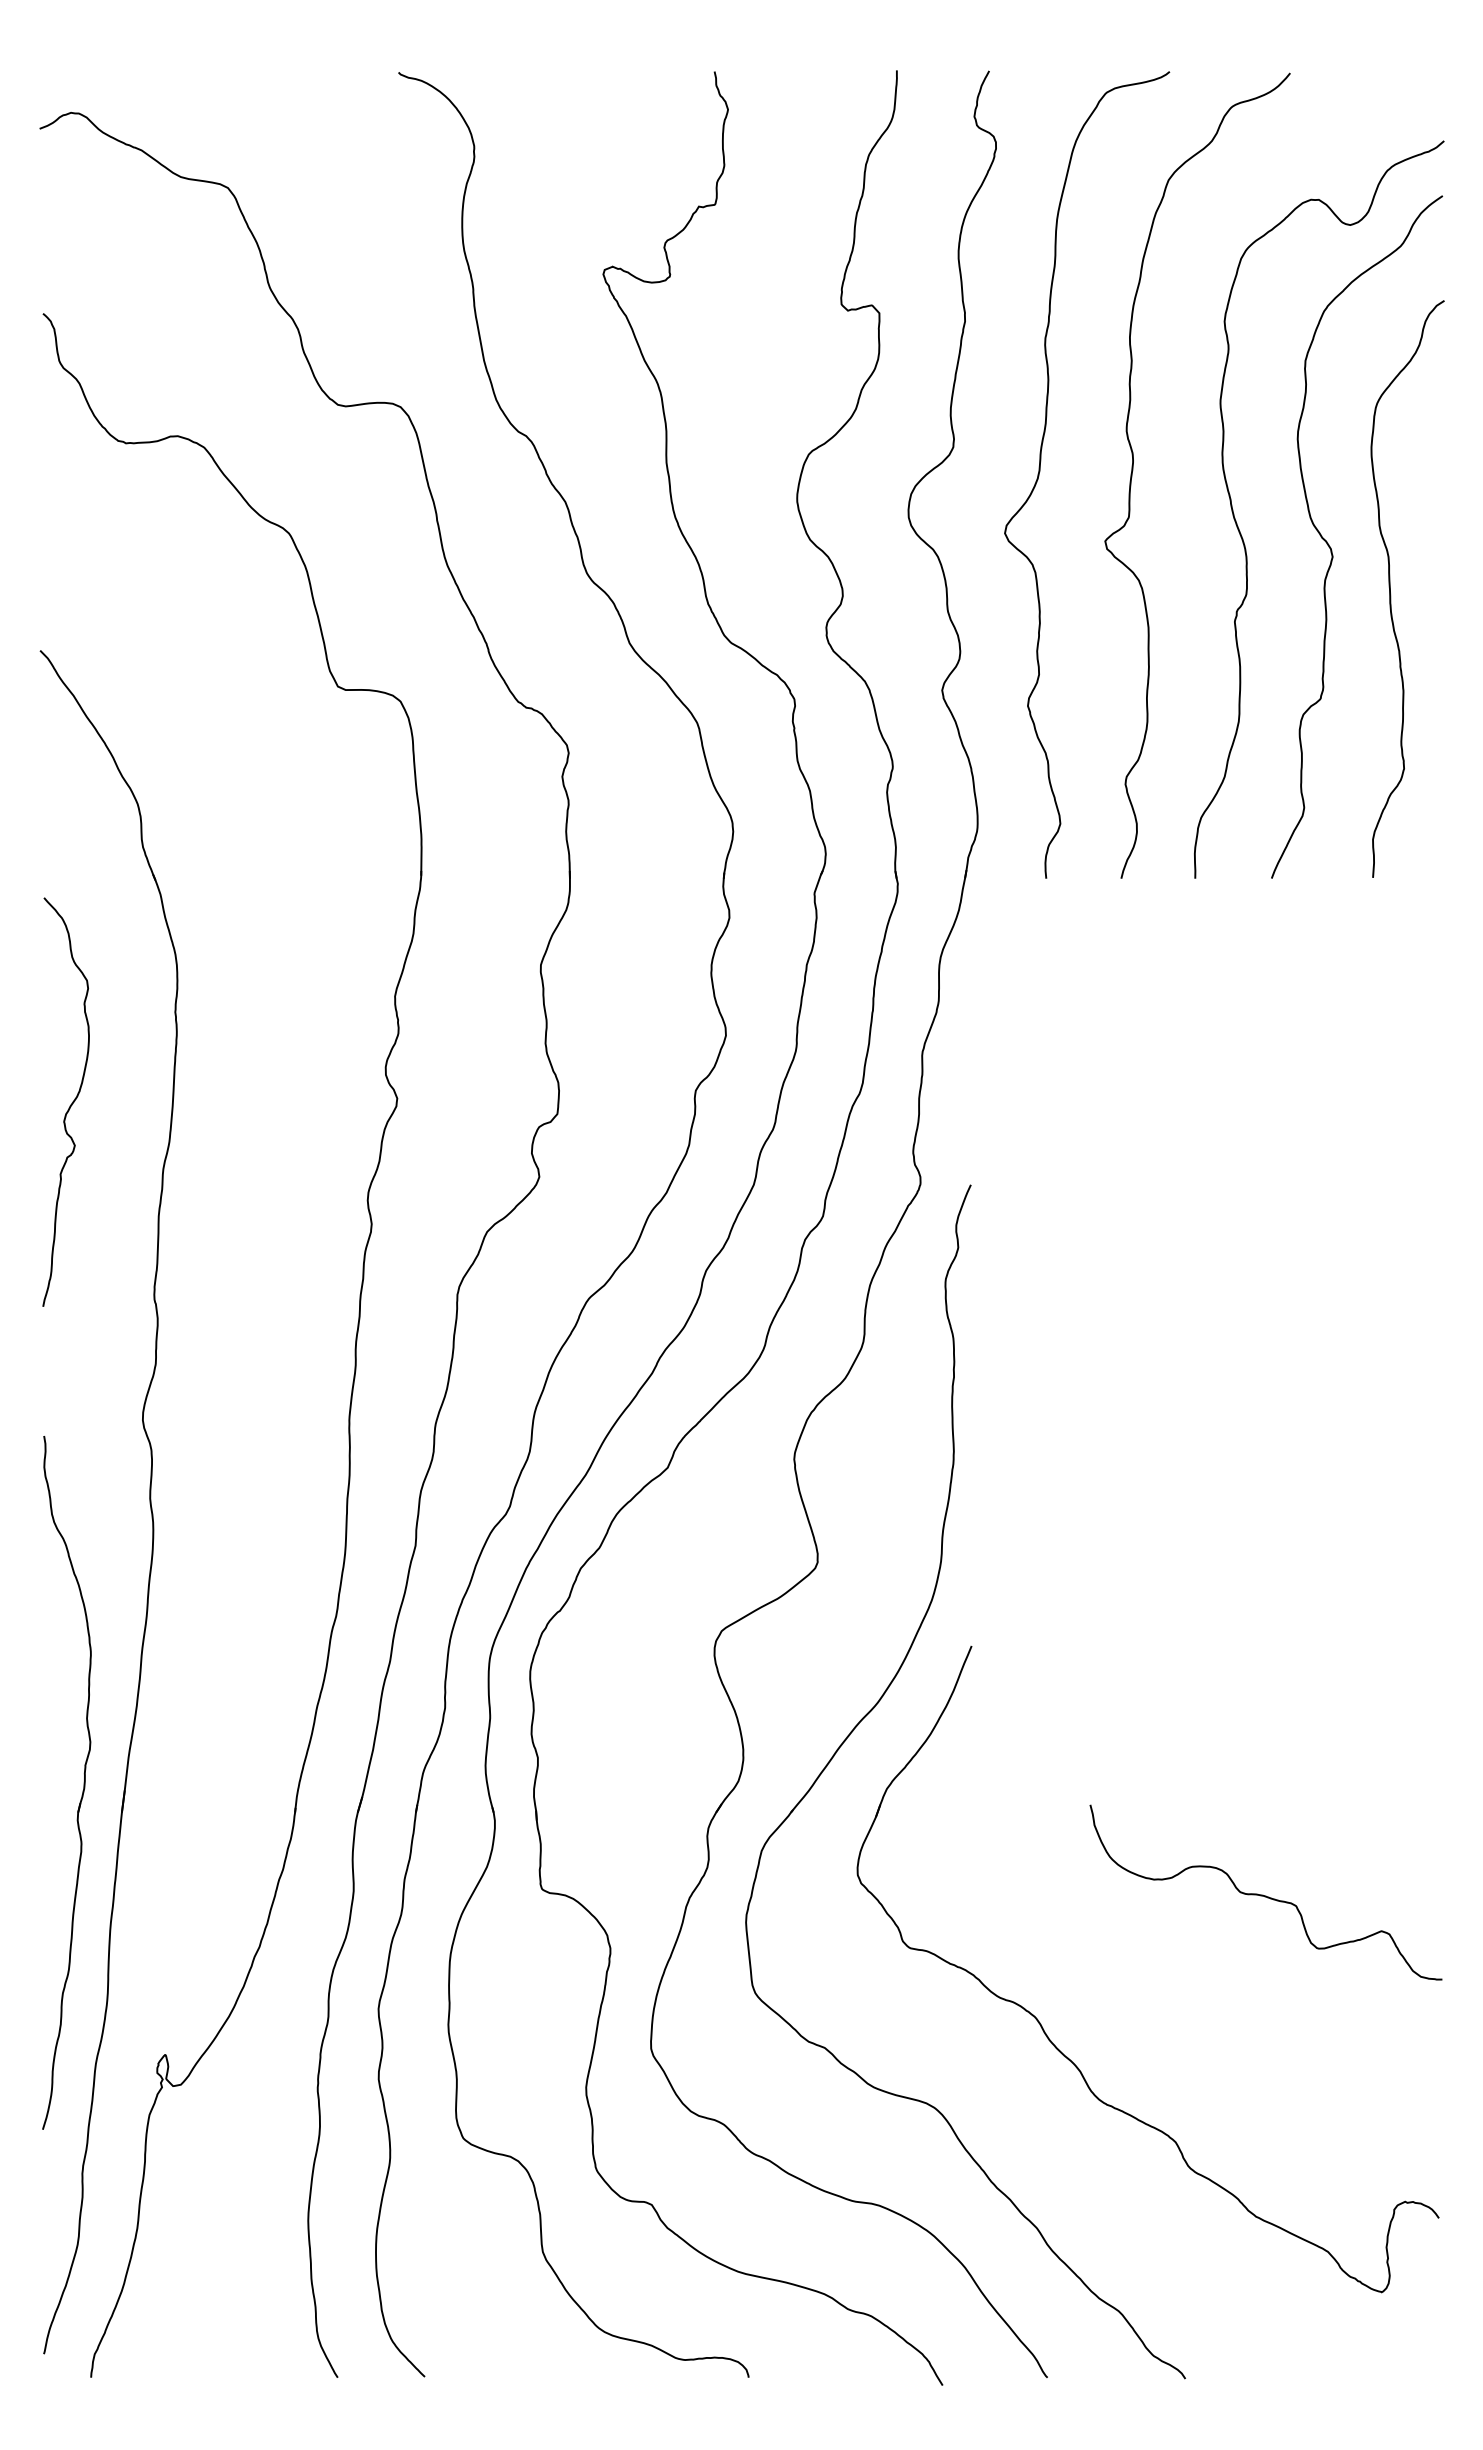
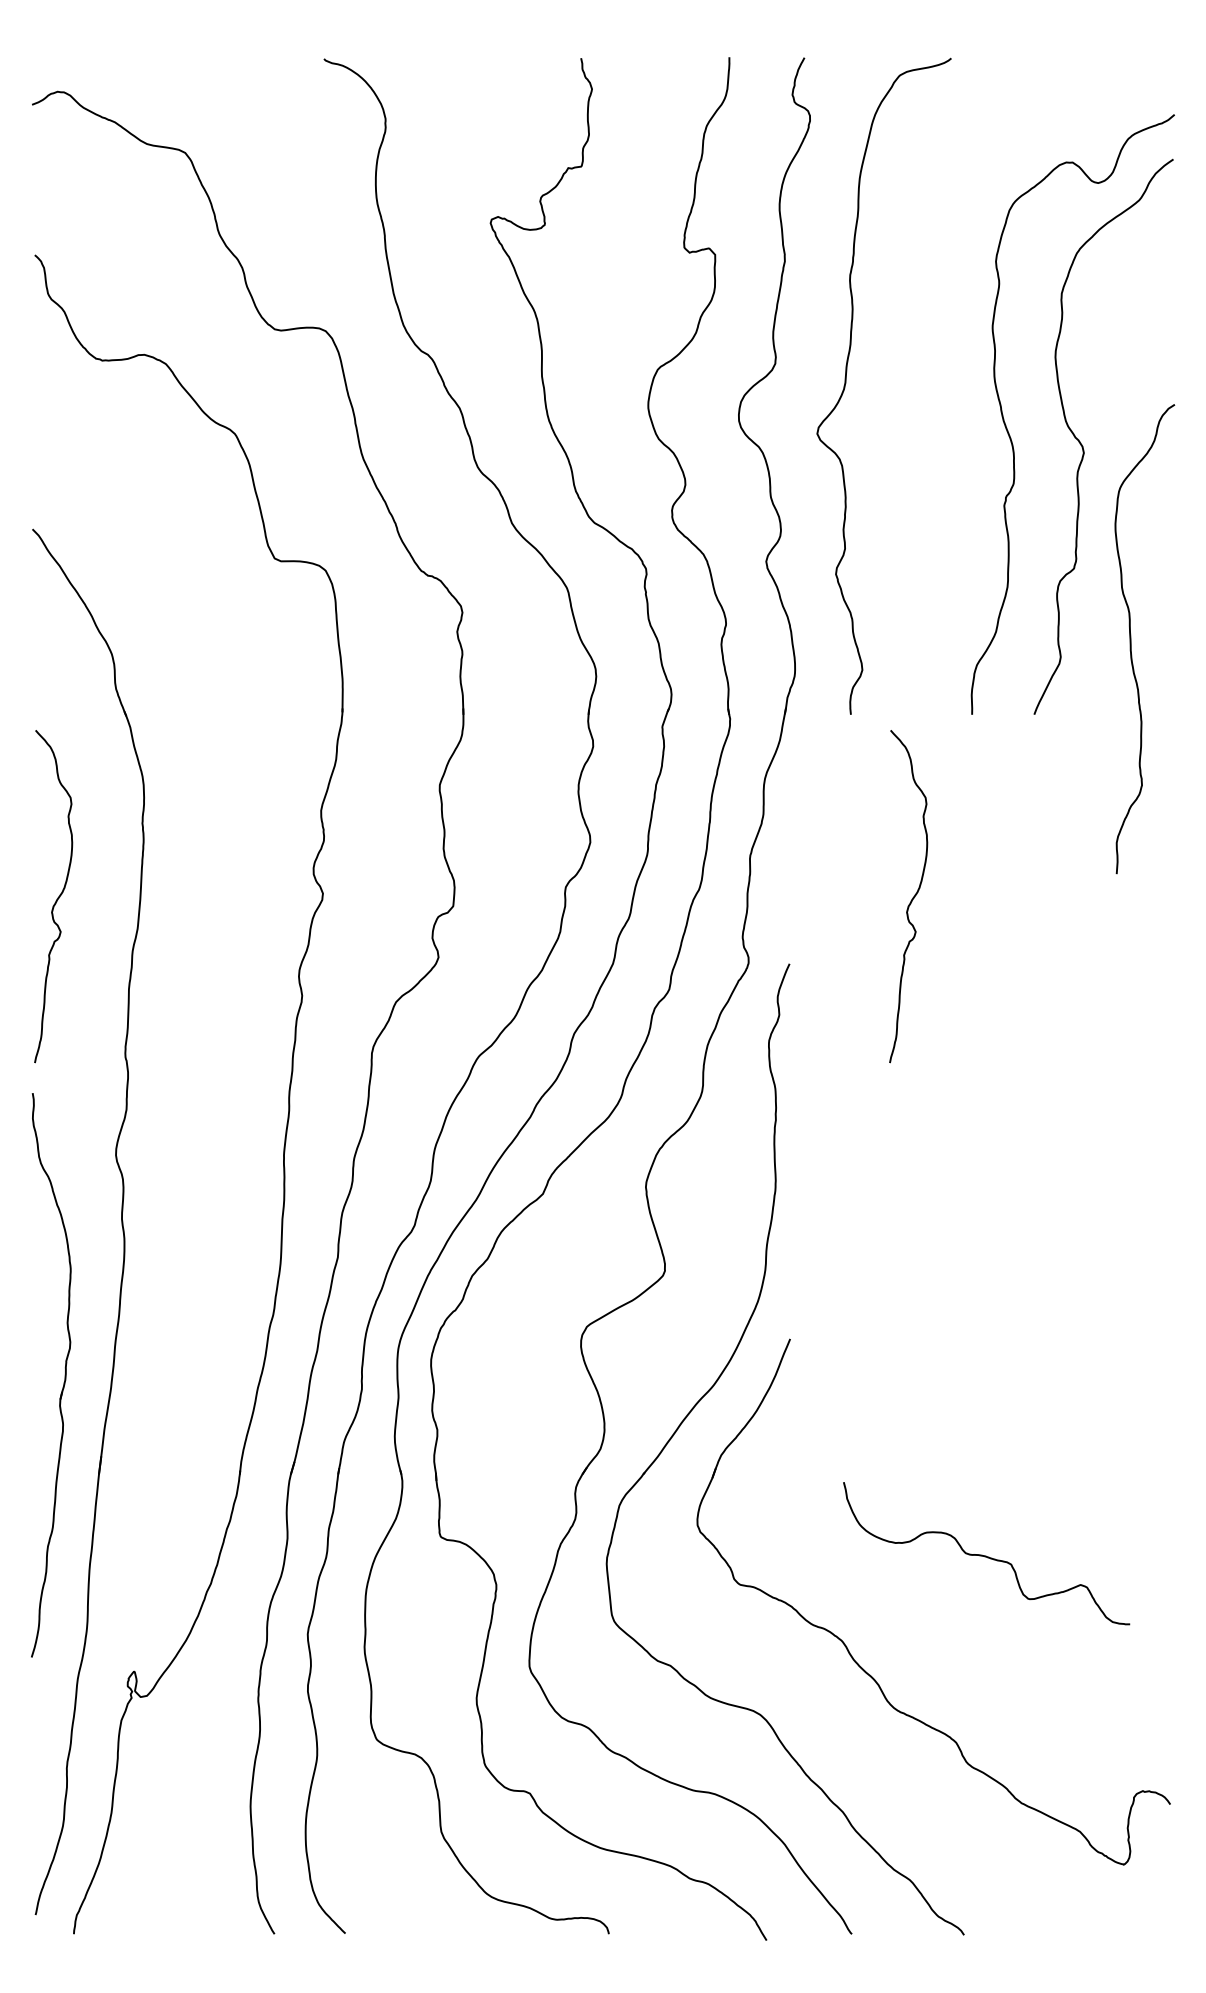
curve: (1134, 466) -> (922, 379), removed
curve: (1391, 589) -> (1131, 639), moved
curve: (1121, 1103) -> (912, 897), added
part: (83, 1783) -> (64, 1375), moved
curve: (1265, 1894) -> (986, 1555), moved

